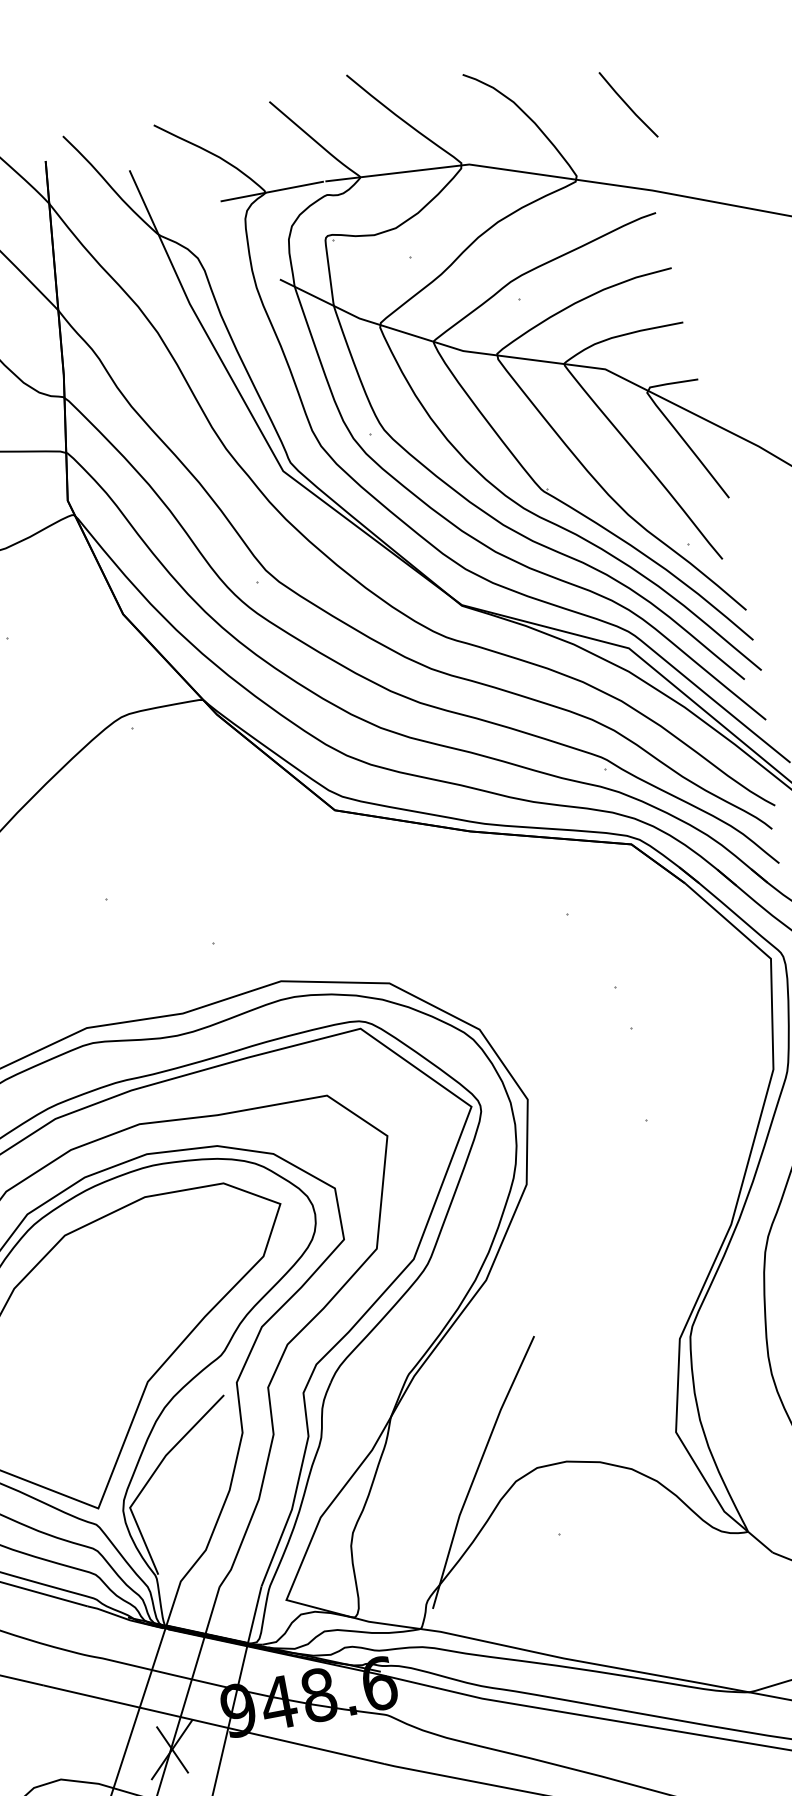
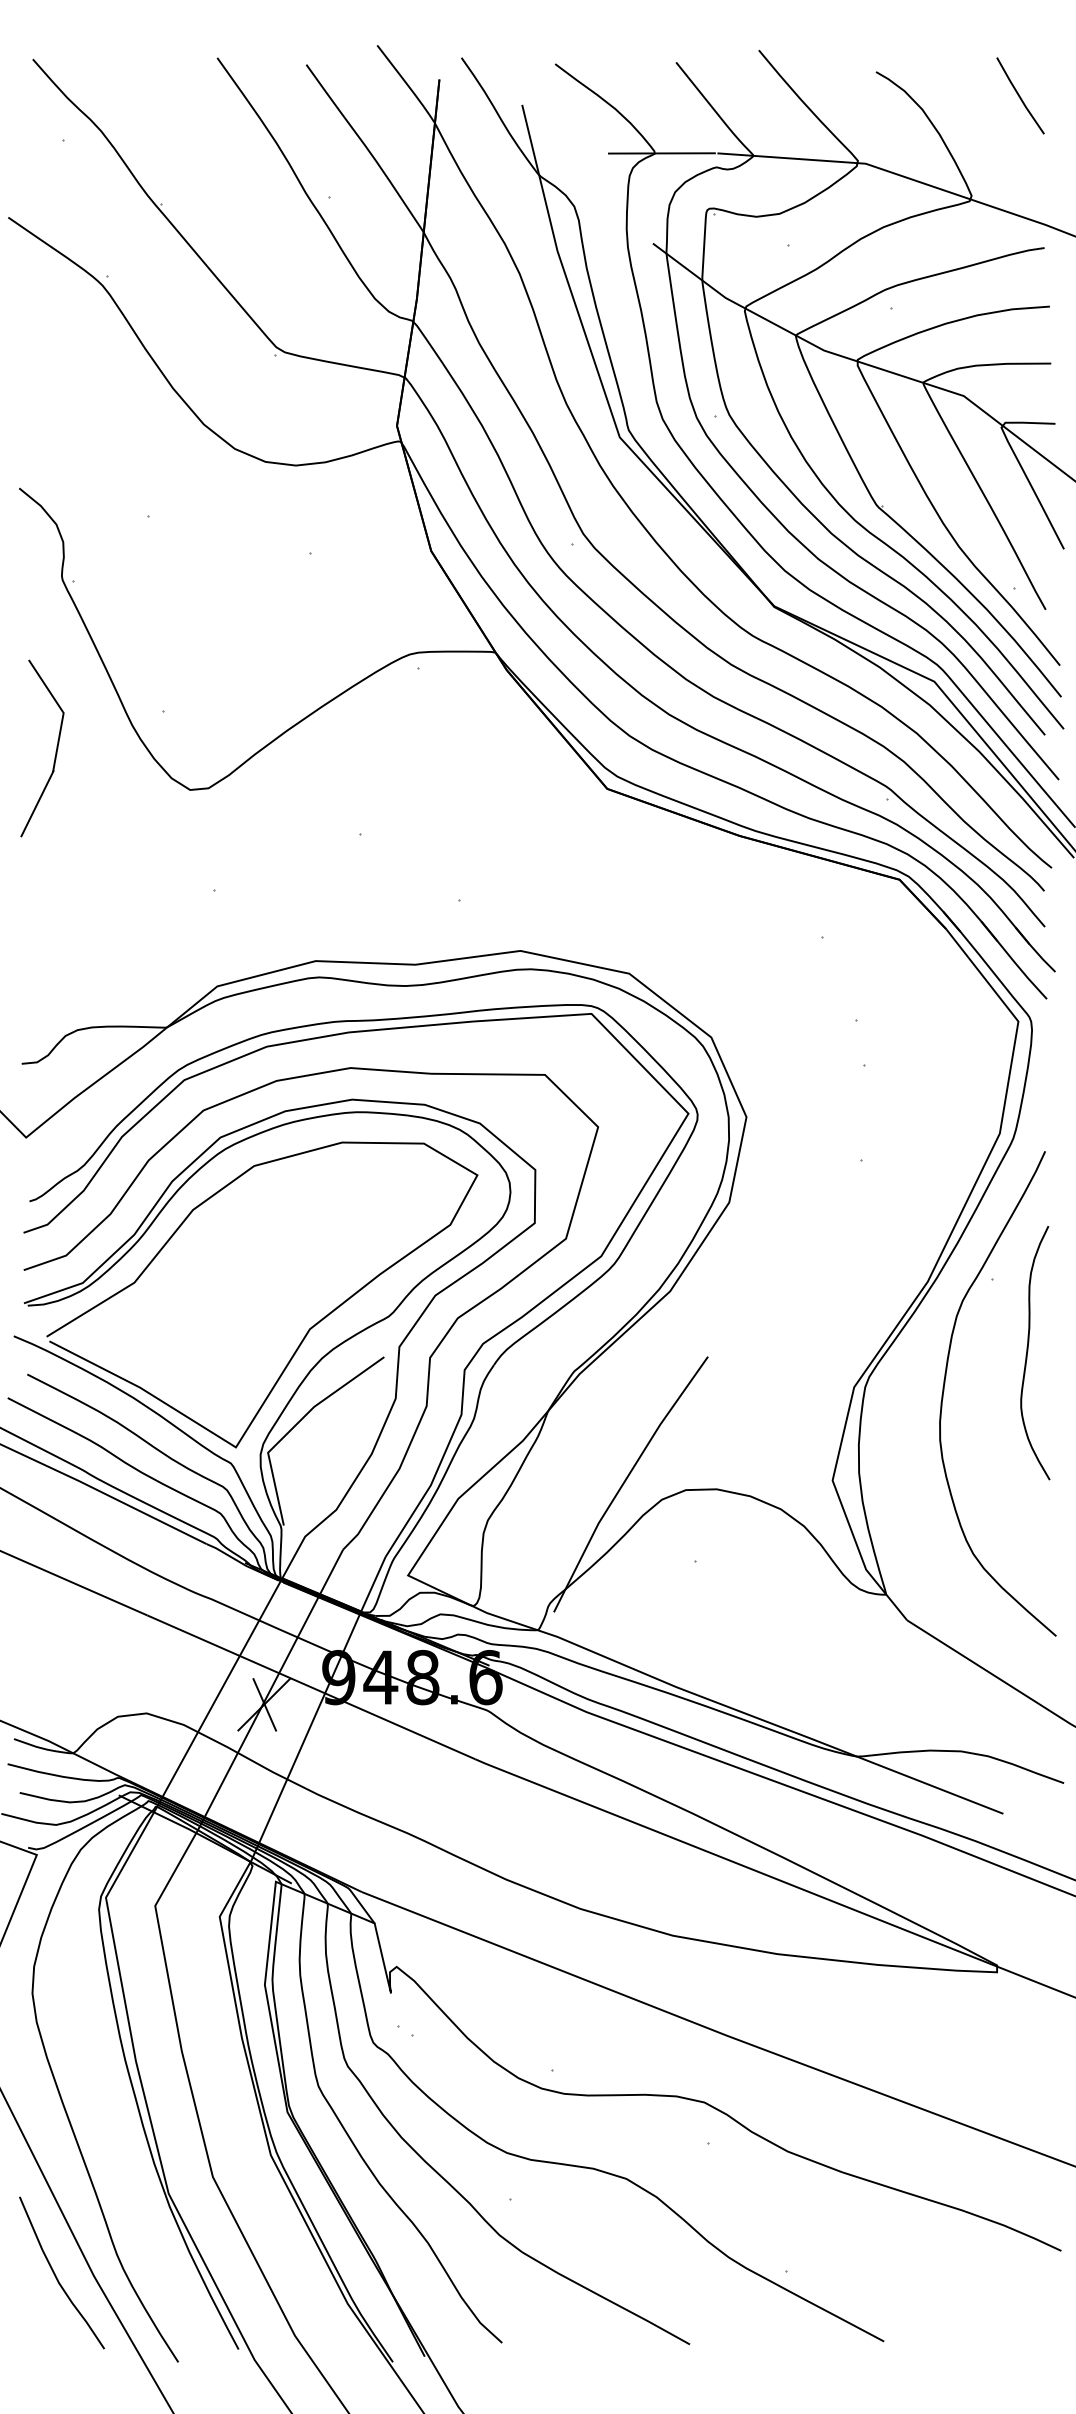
line: (627, 104) -> (1019, 95), moved

